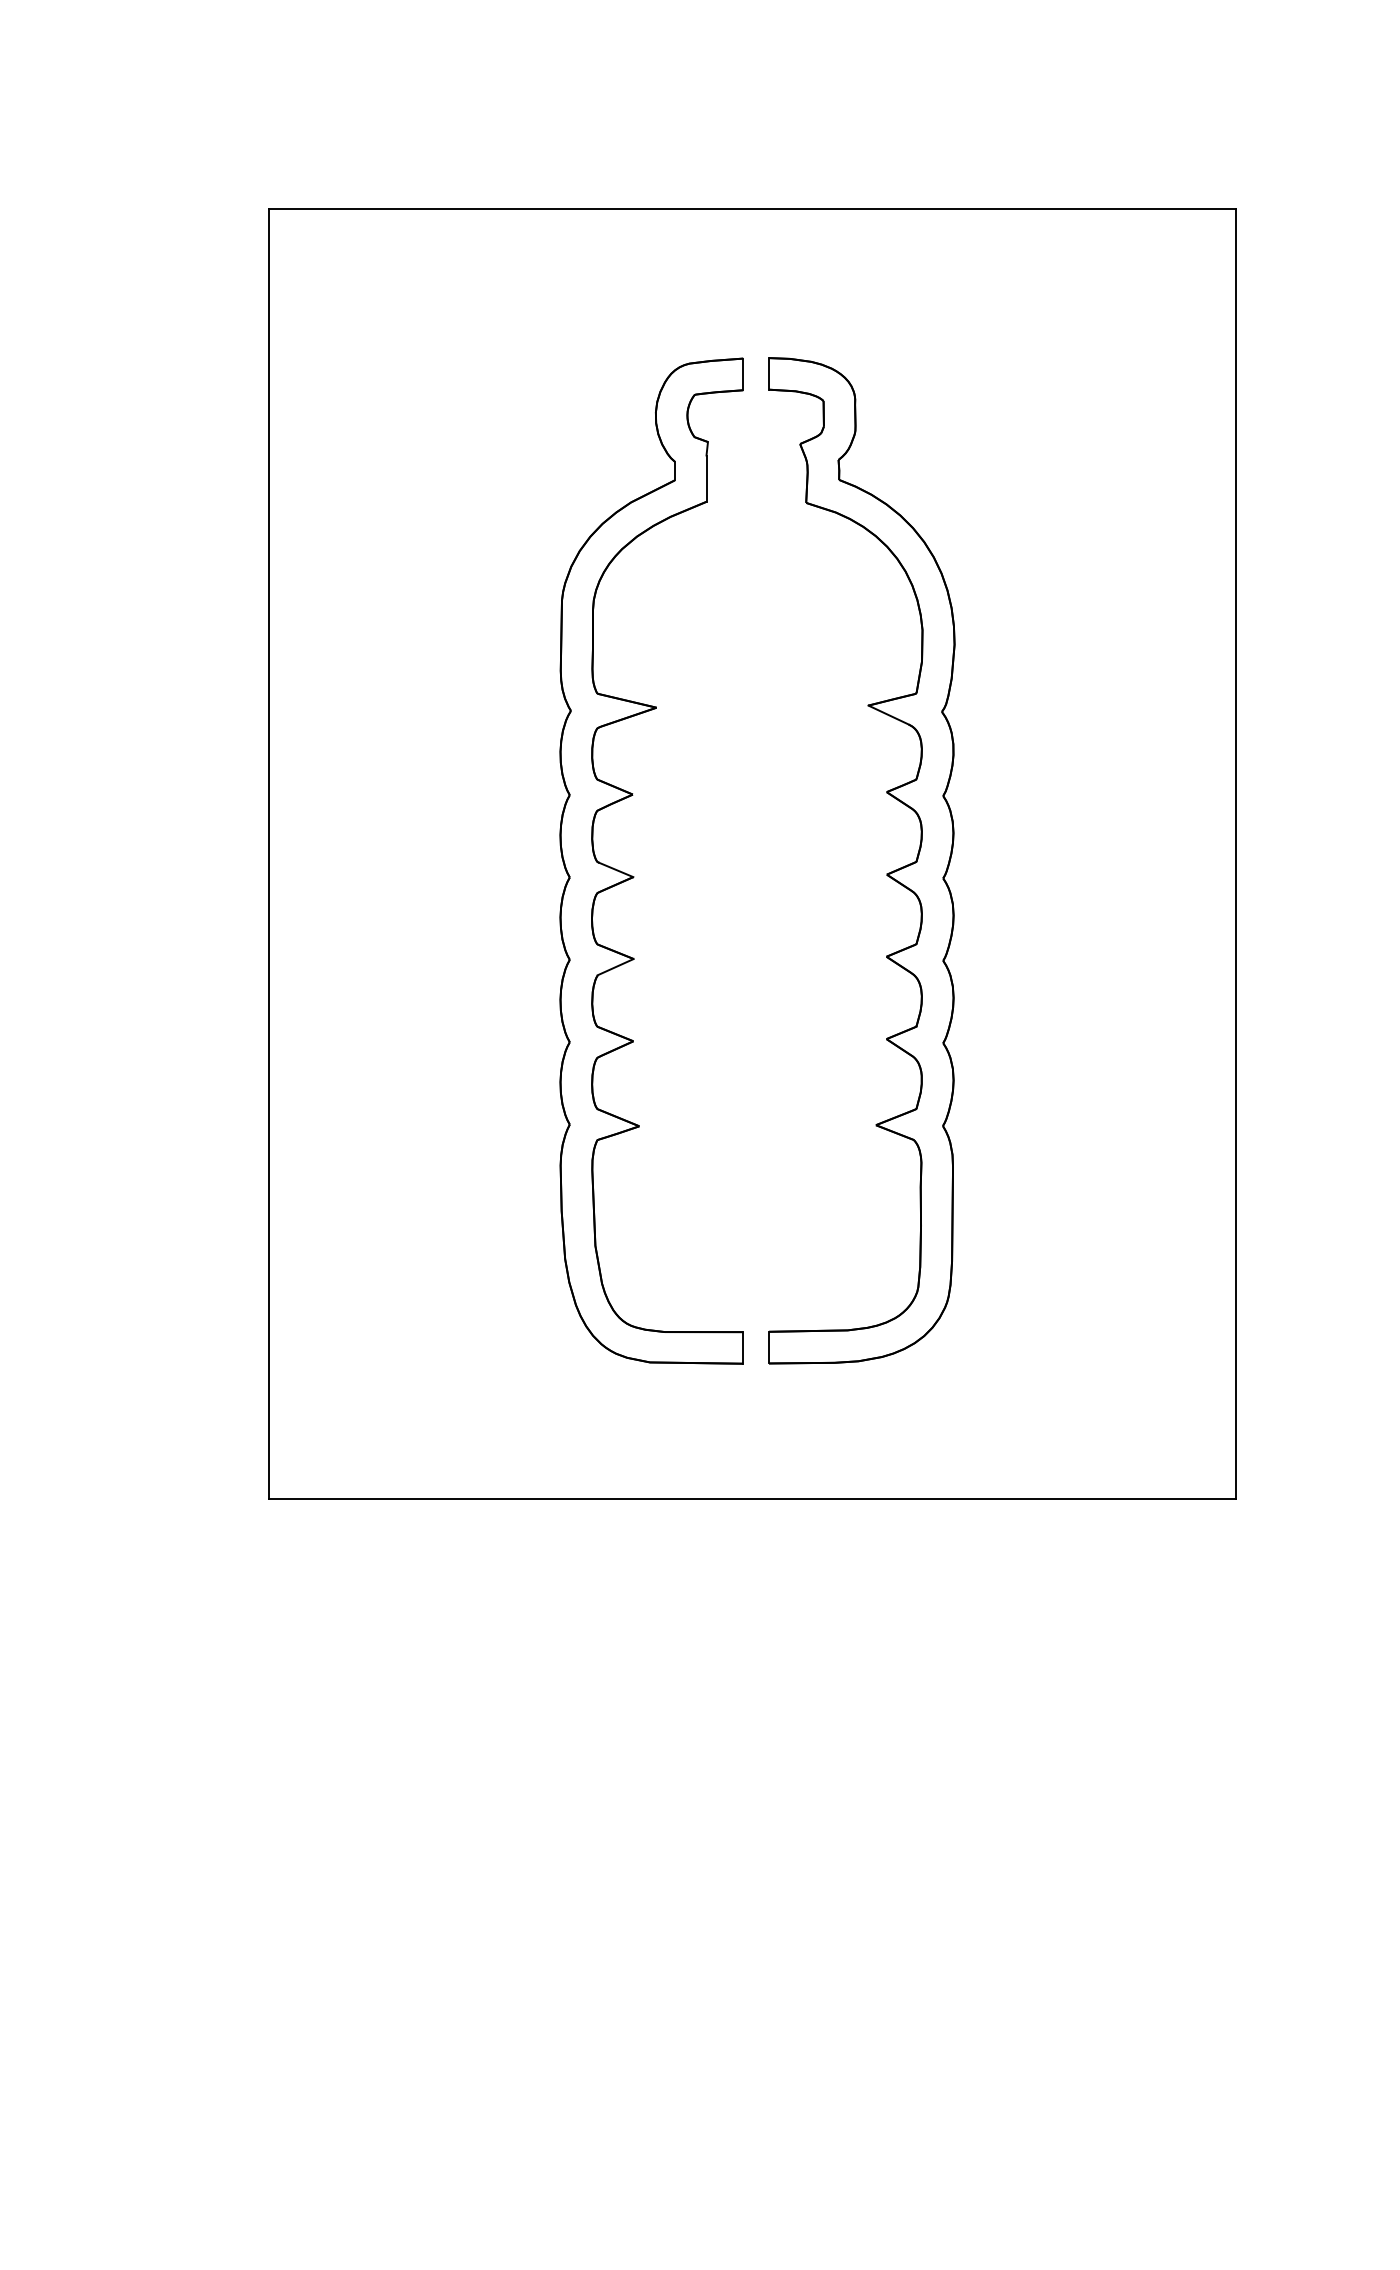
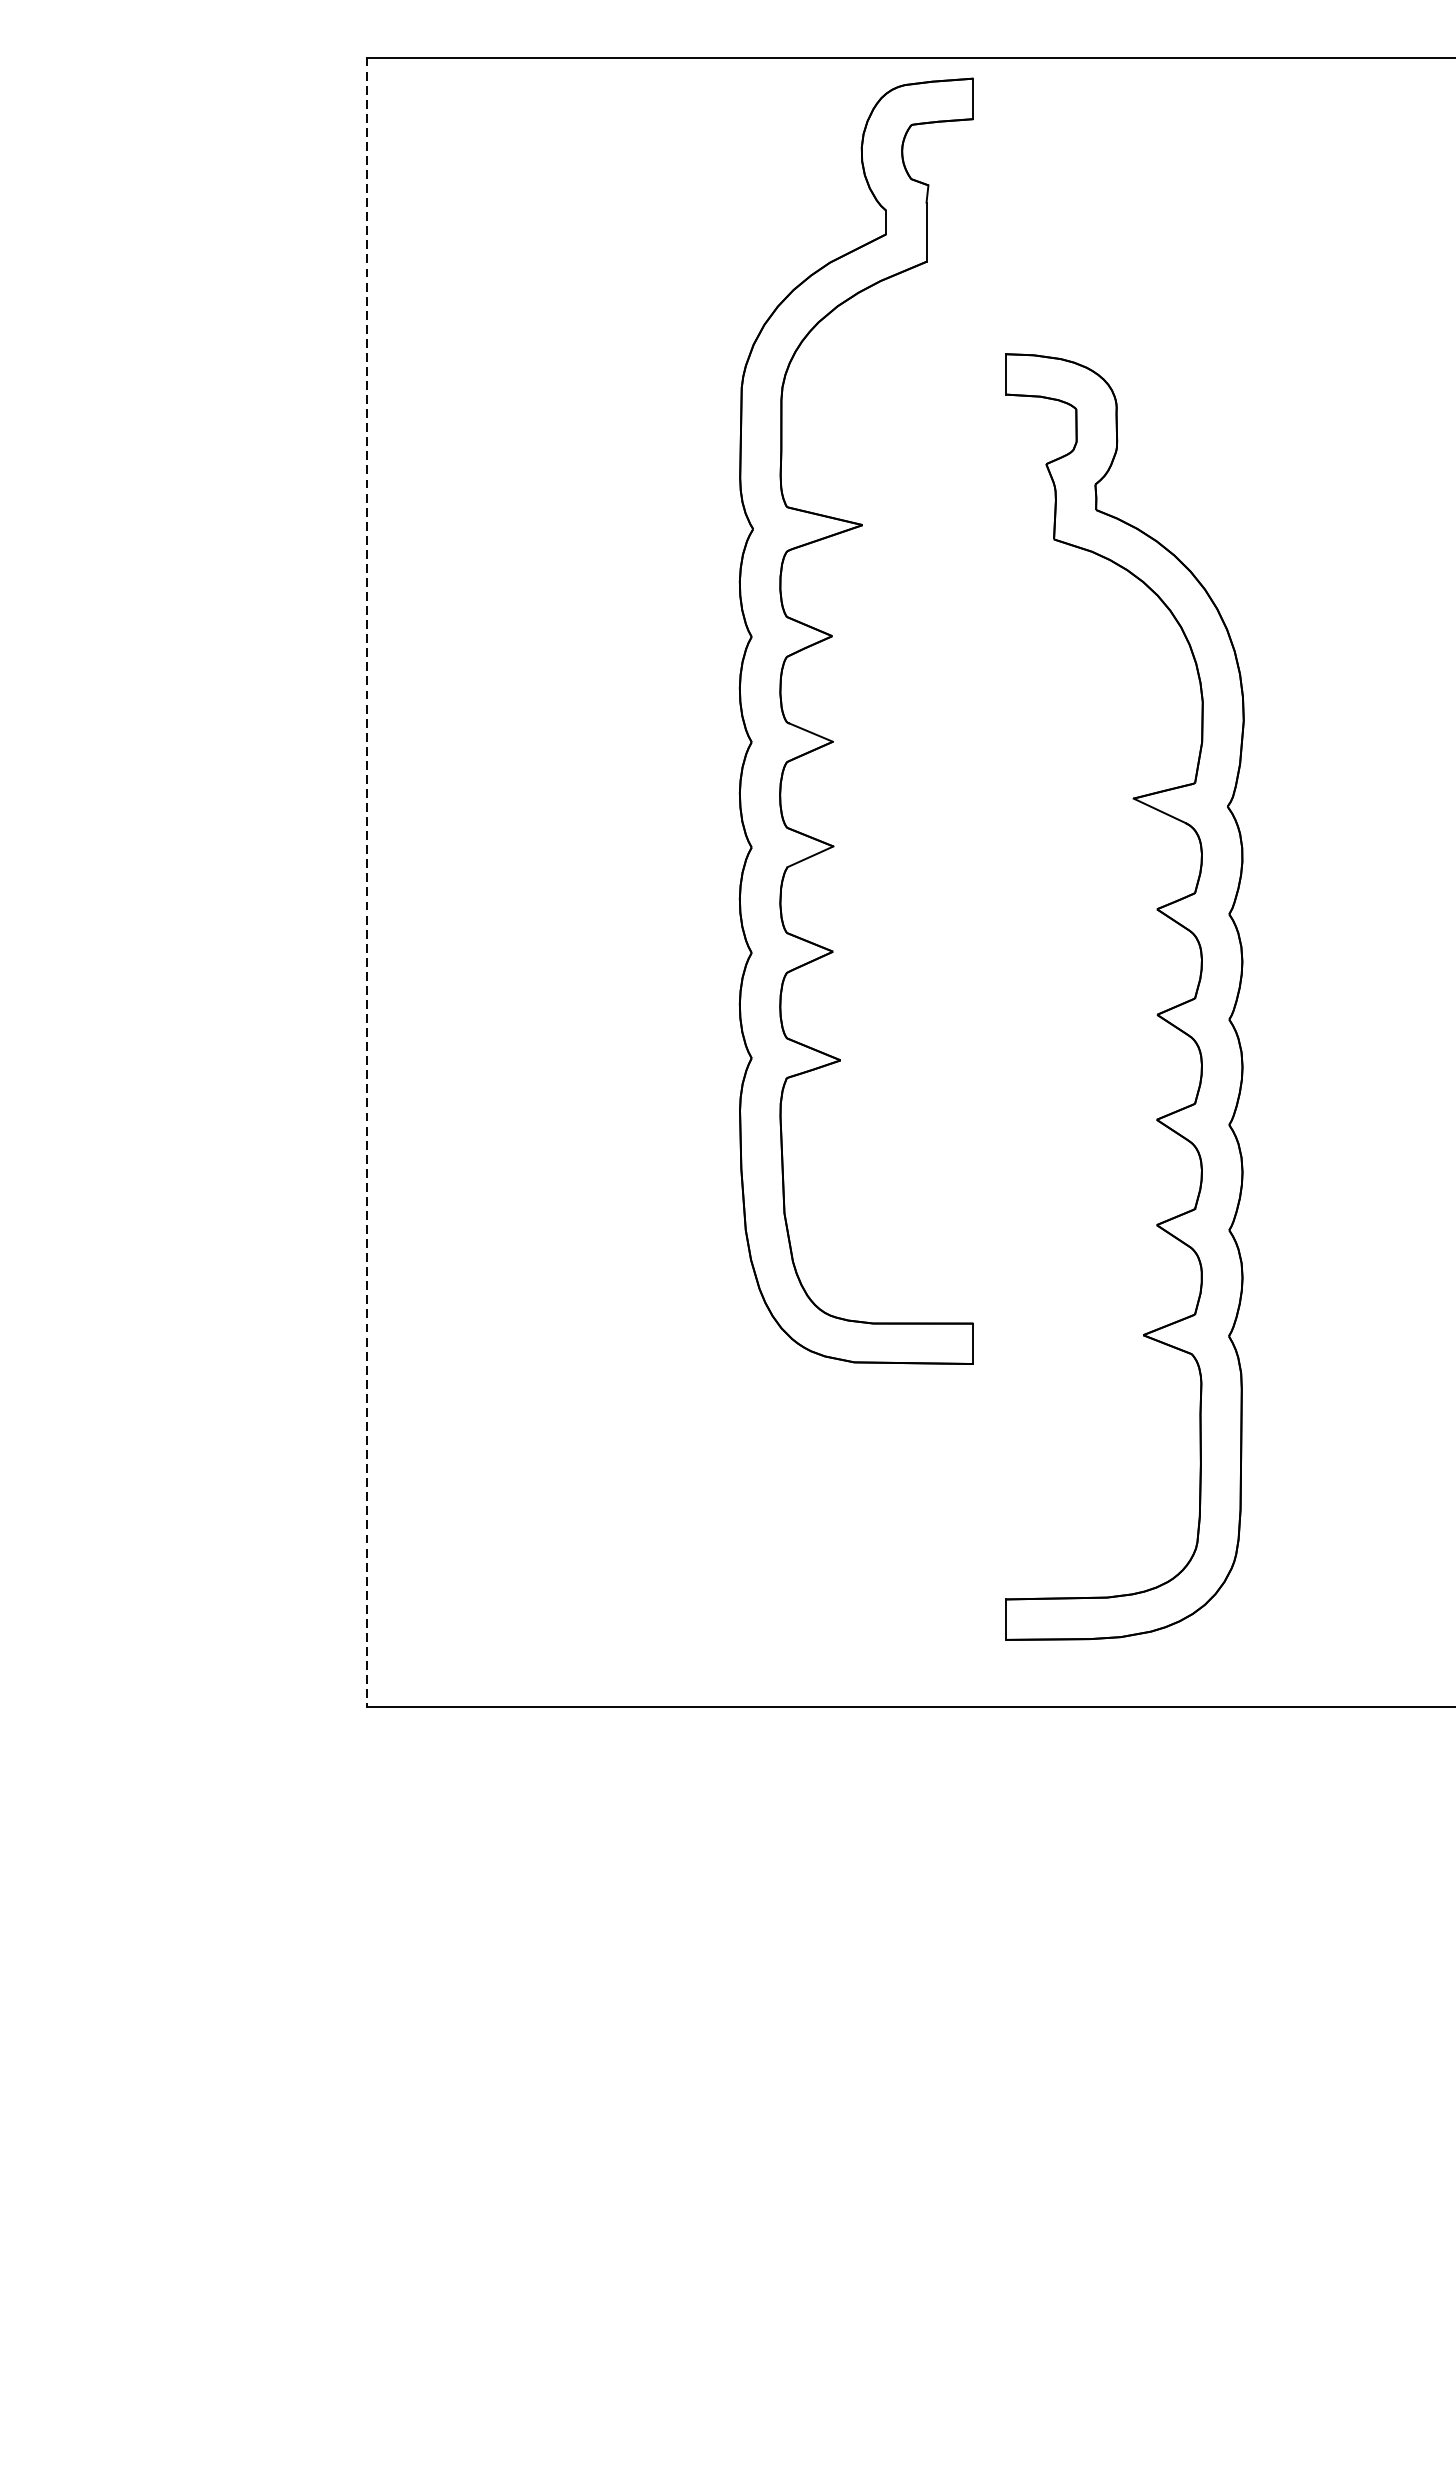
line: (268, 853) -> (366, 881), solid -> dashed
part: (886, 873) -> (1156, 1013), moved
part: (634, 876) -> (834, 740), moved

